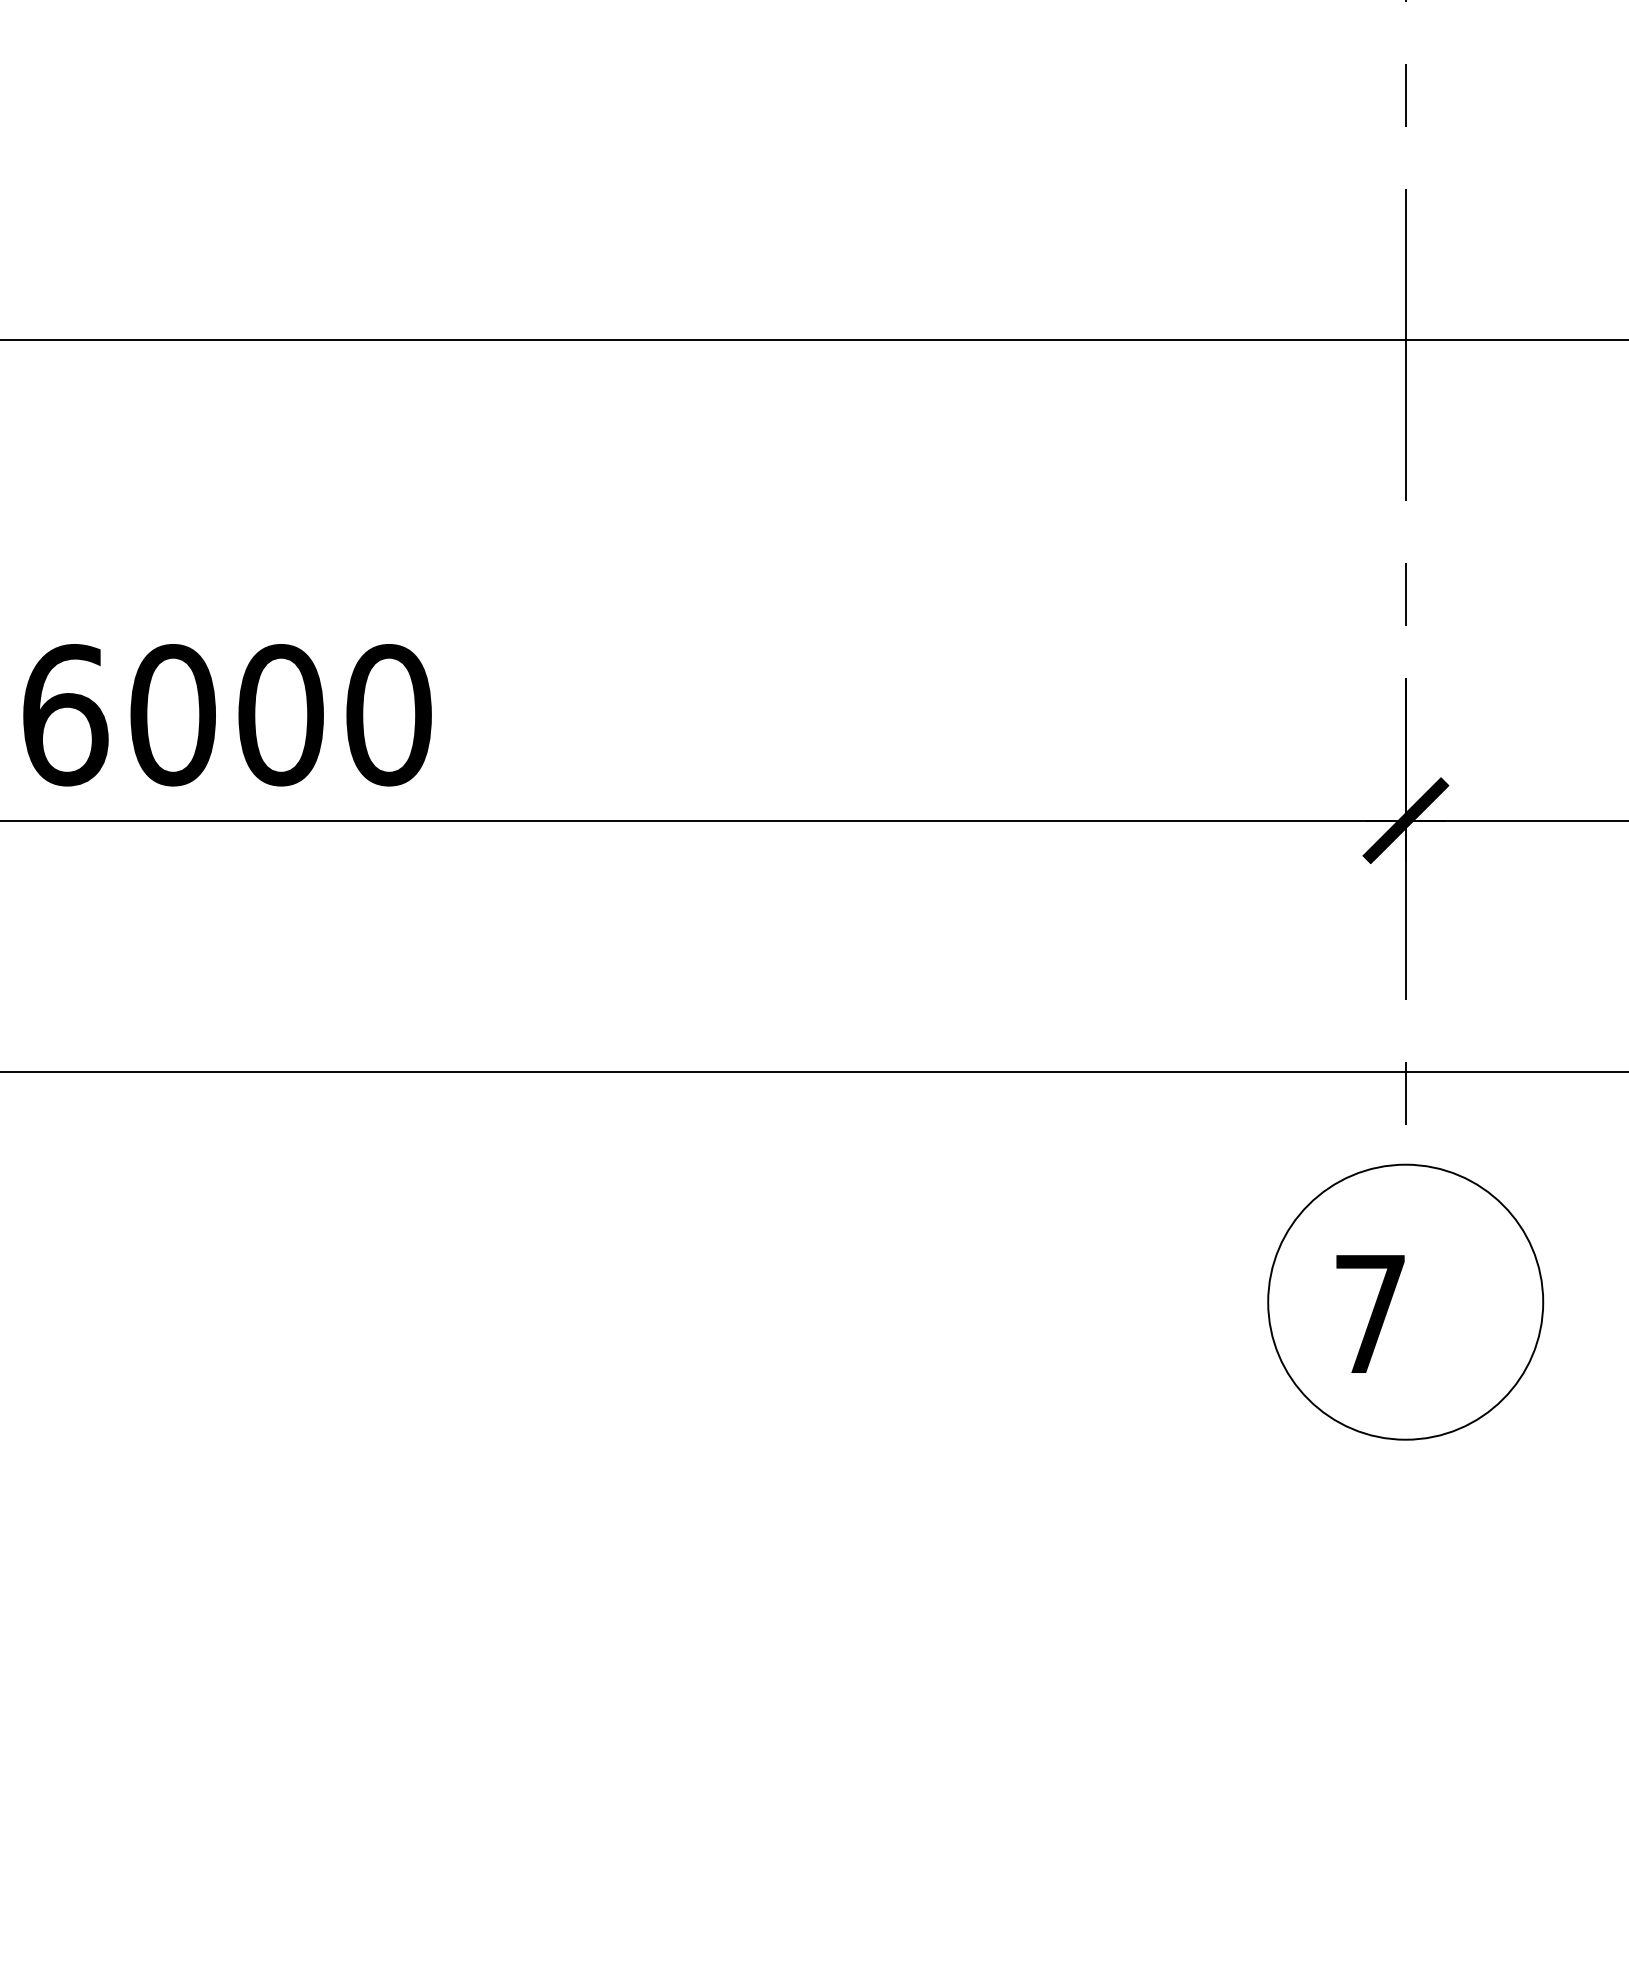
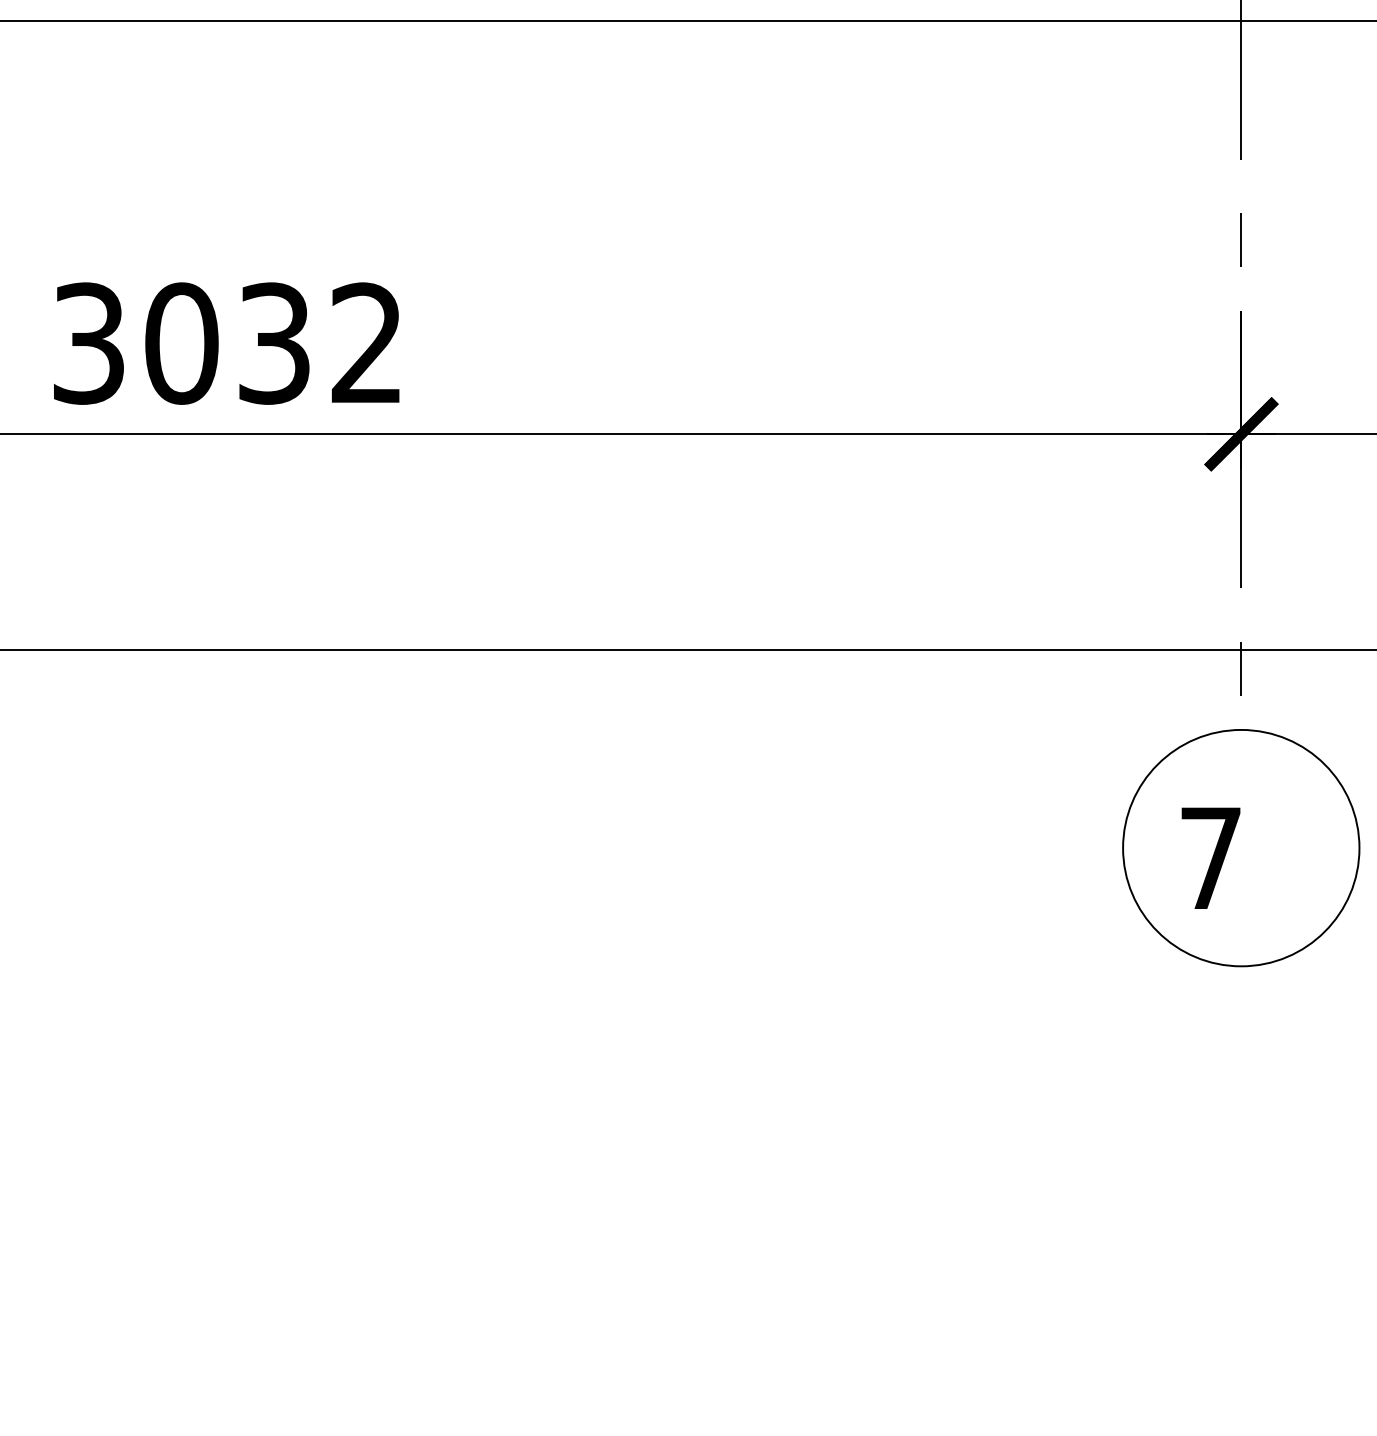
text: (227, 715) -> (228, 343), 6000 -> 3032

